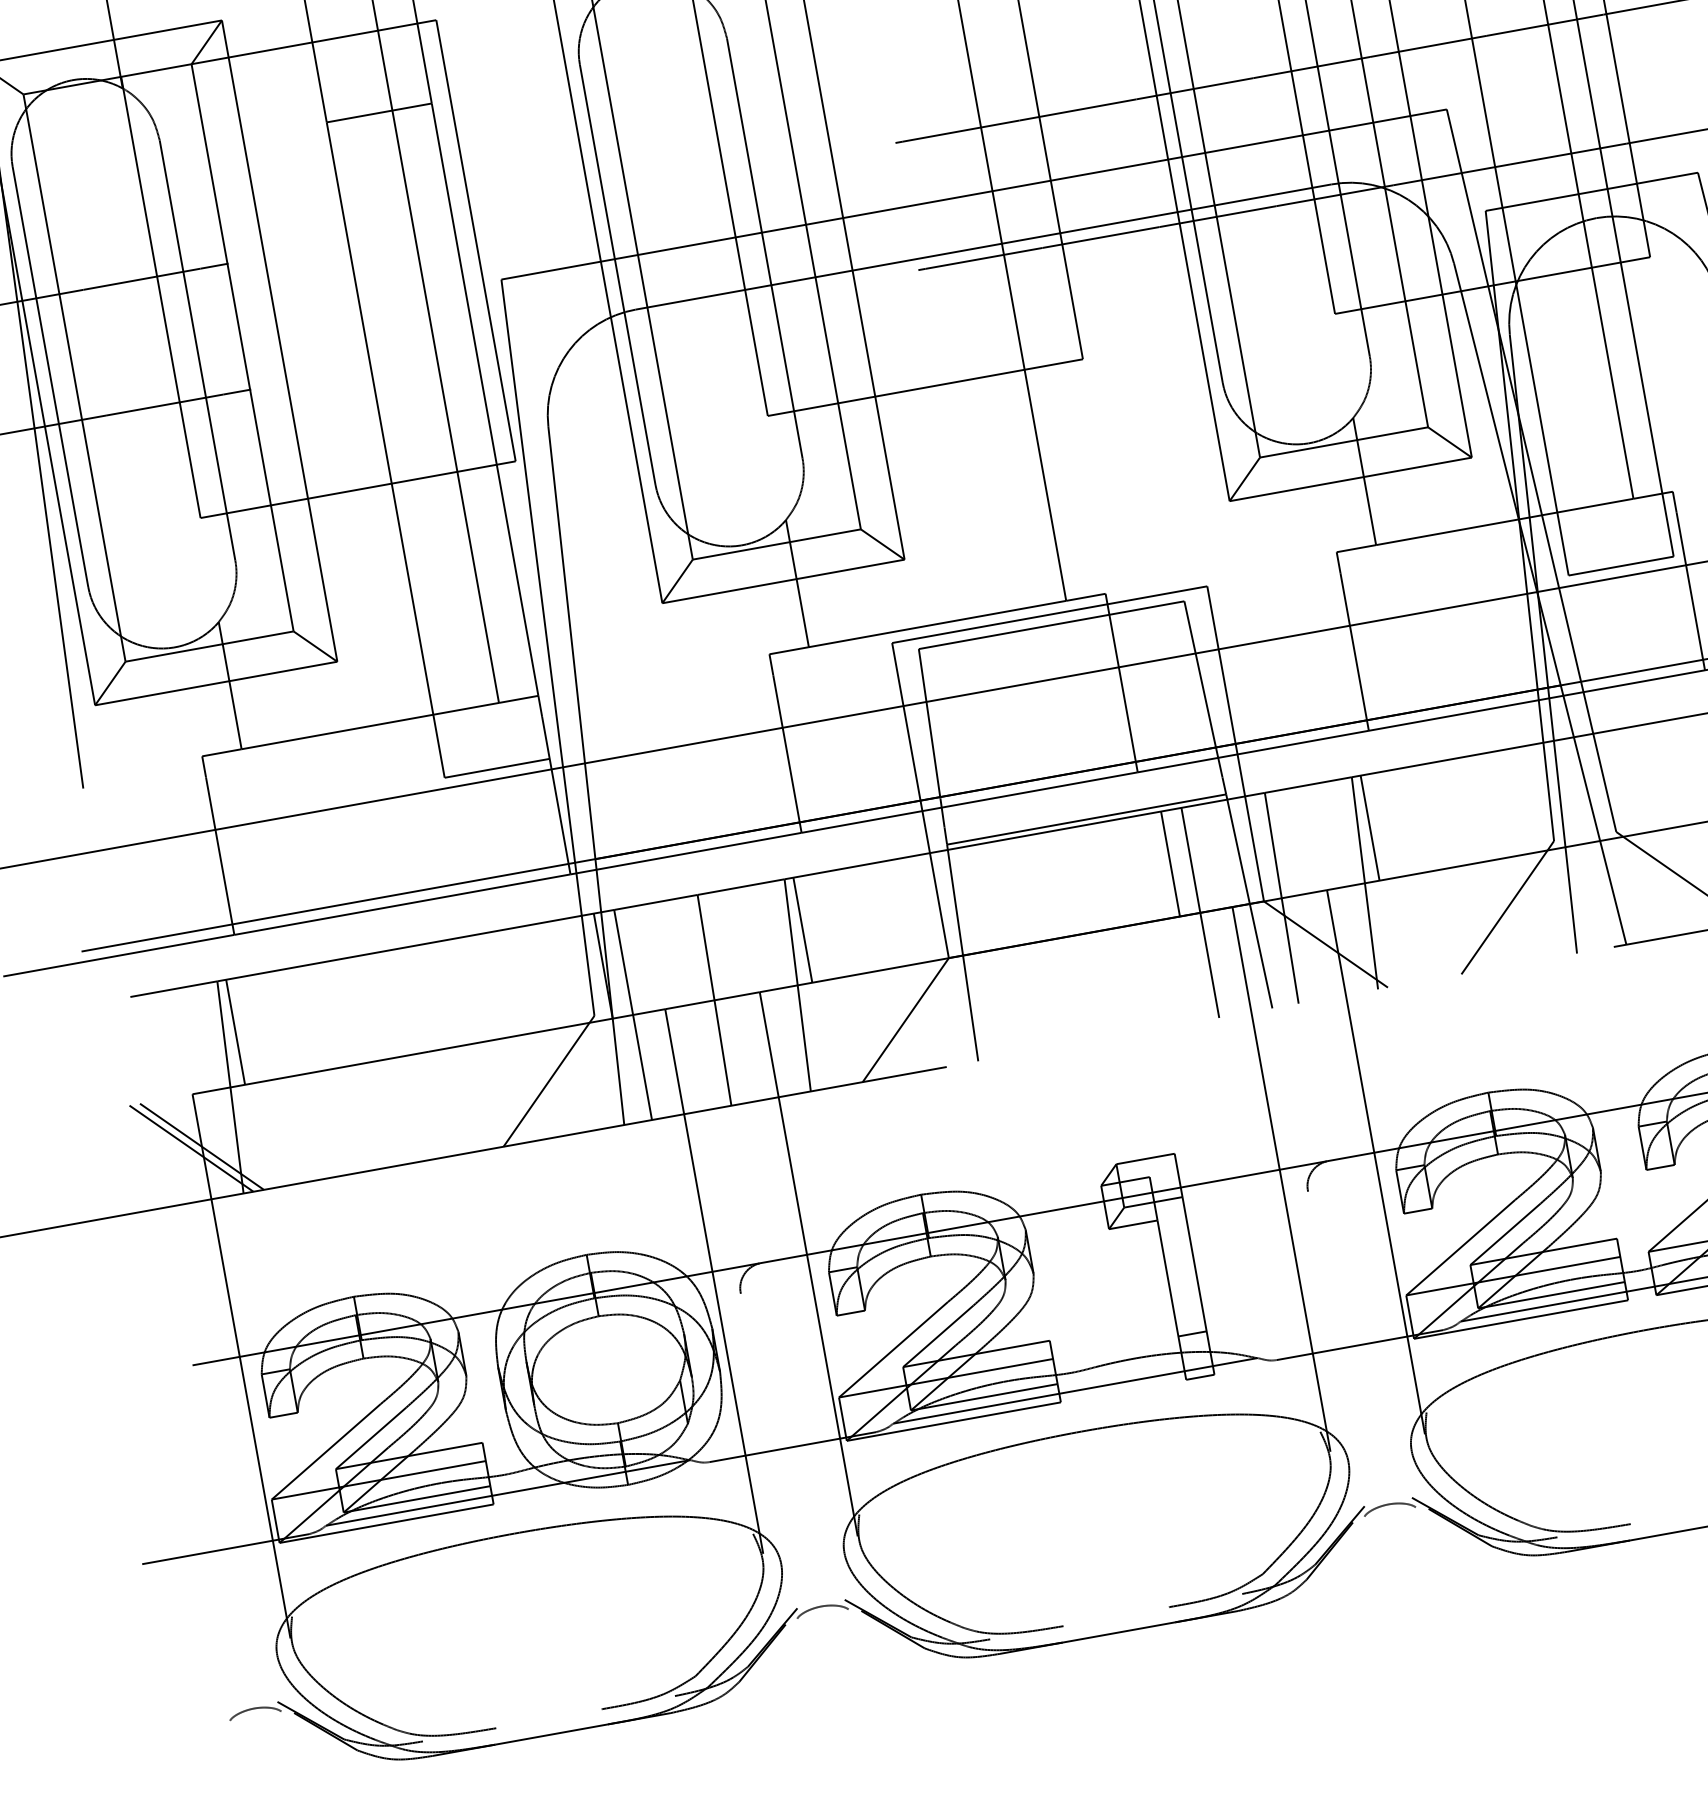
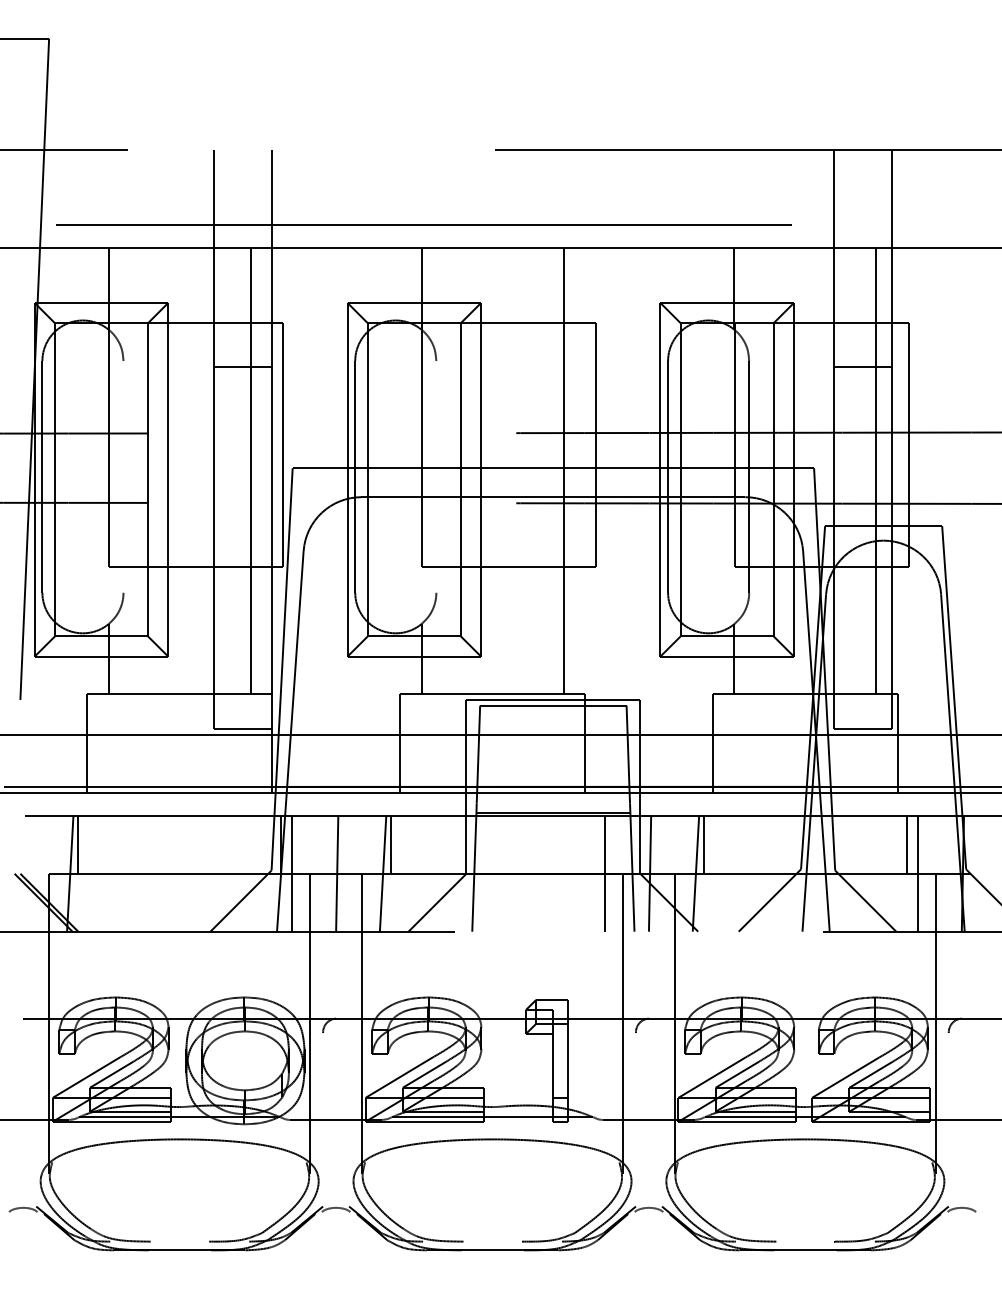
line: (764, 247) -> (436, 476), removed
line: (197, 349) -> (123, 476), removed
line: (1169, 863) -> (593, 844), removed

